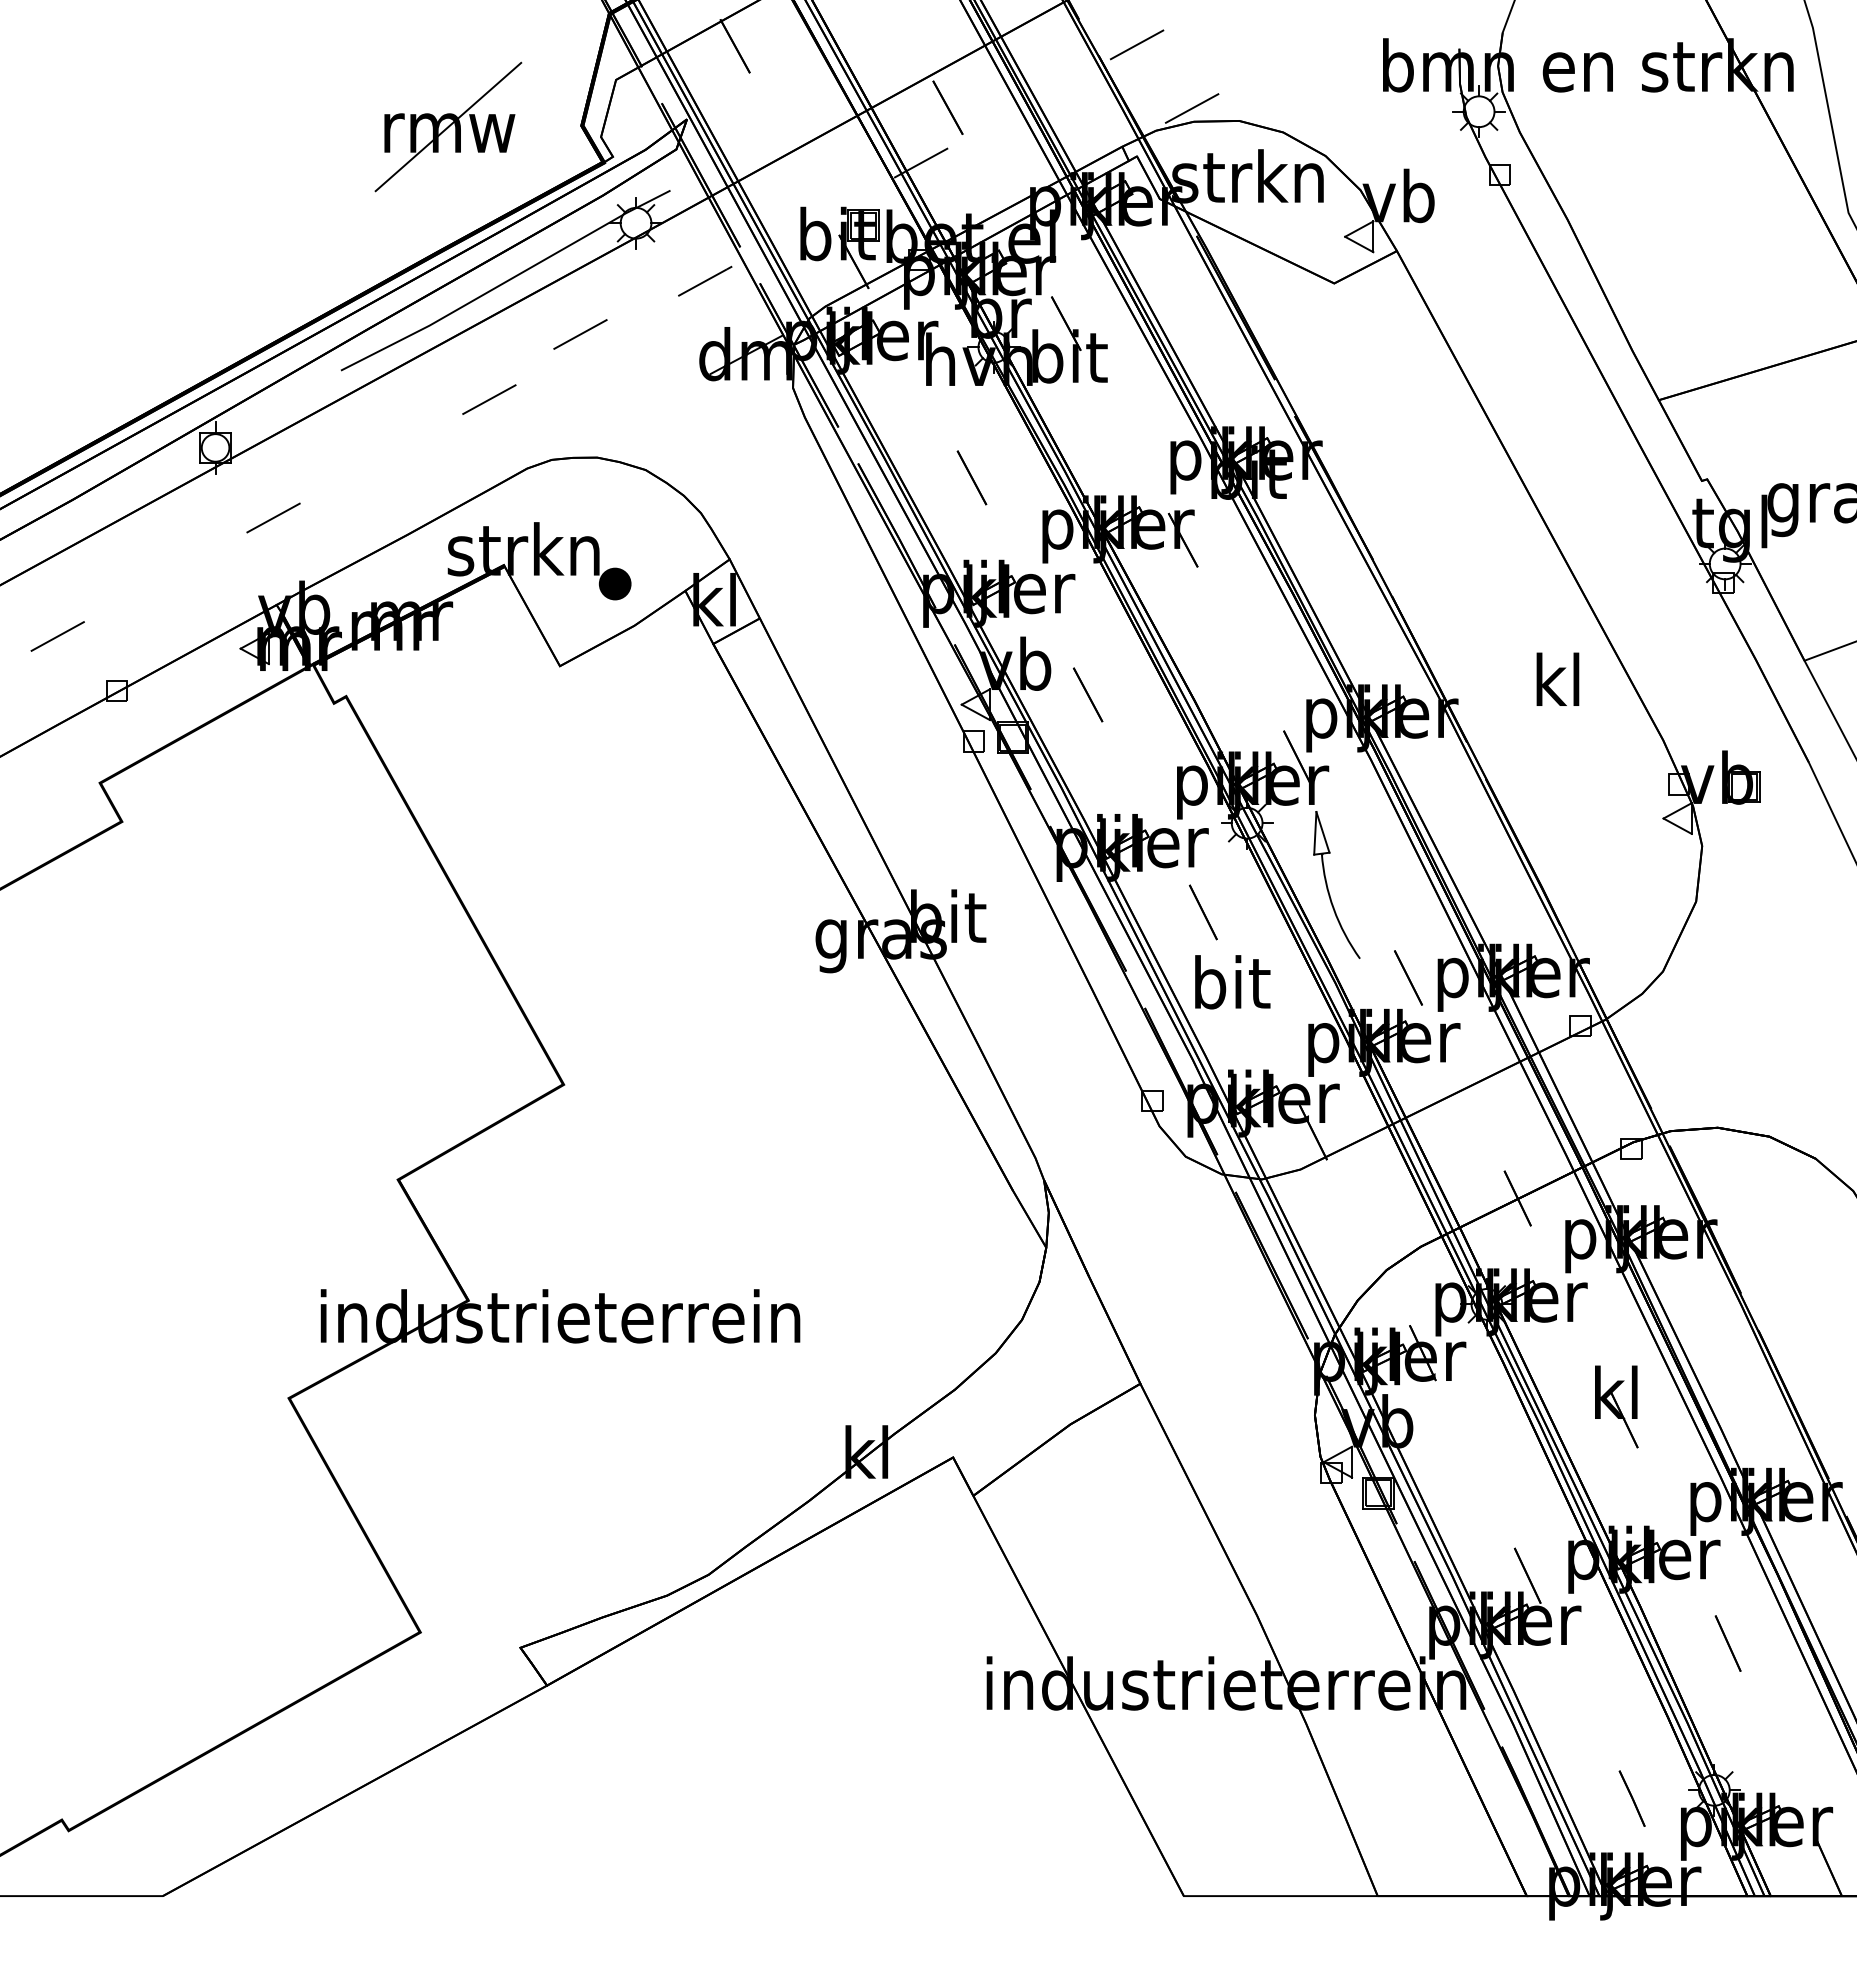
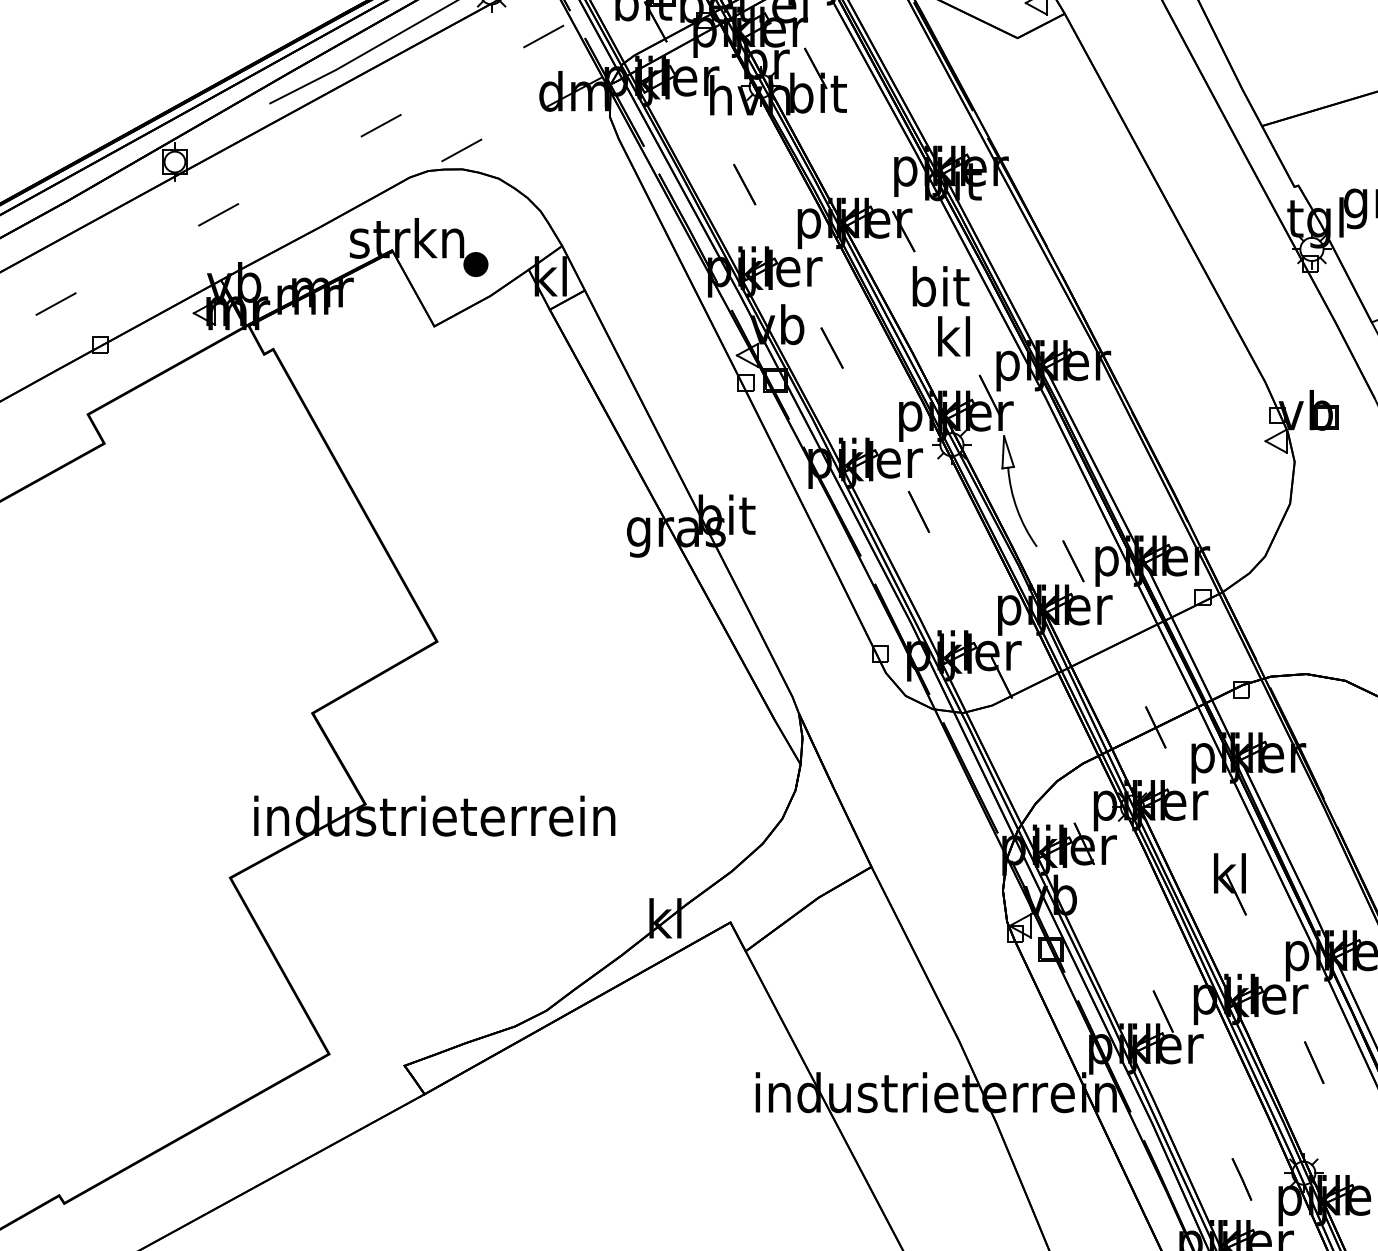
line: (580, 334) -> (461, 150), moved
text: (1557, 678) -> (953, 335), moved
text: (1232, 982) -> (940, 286), moved

